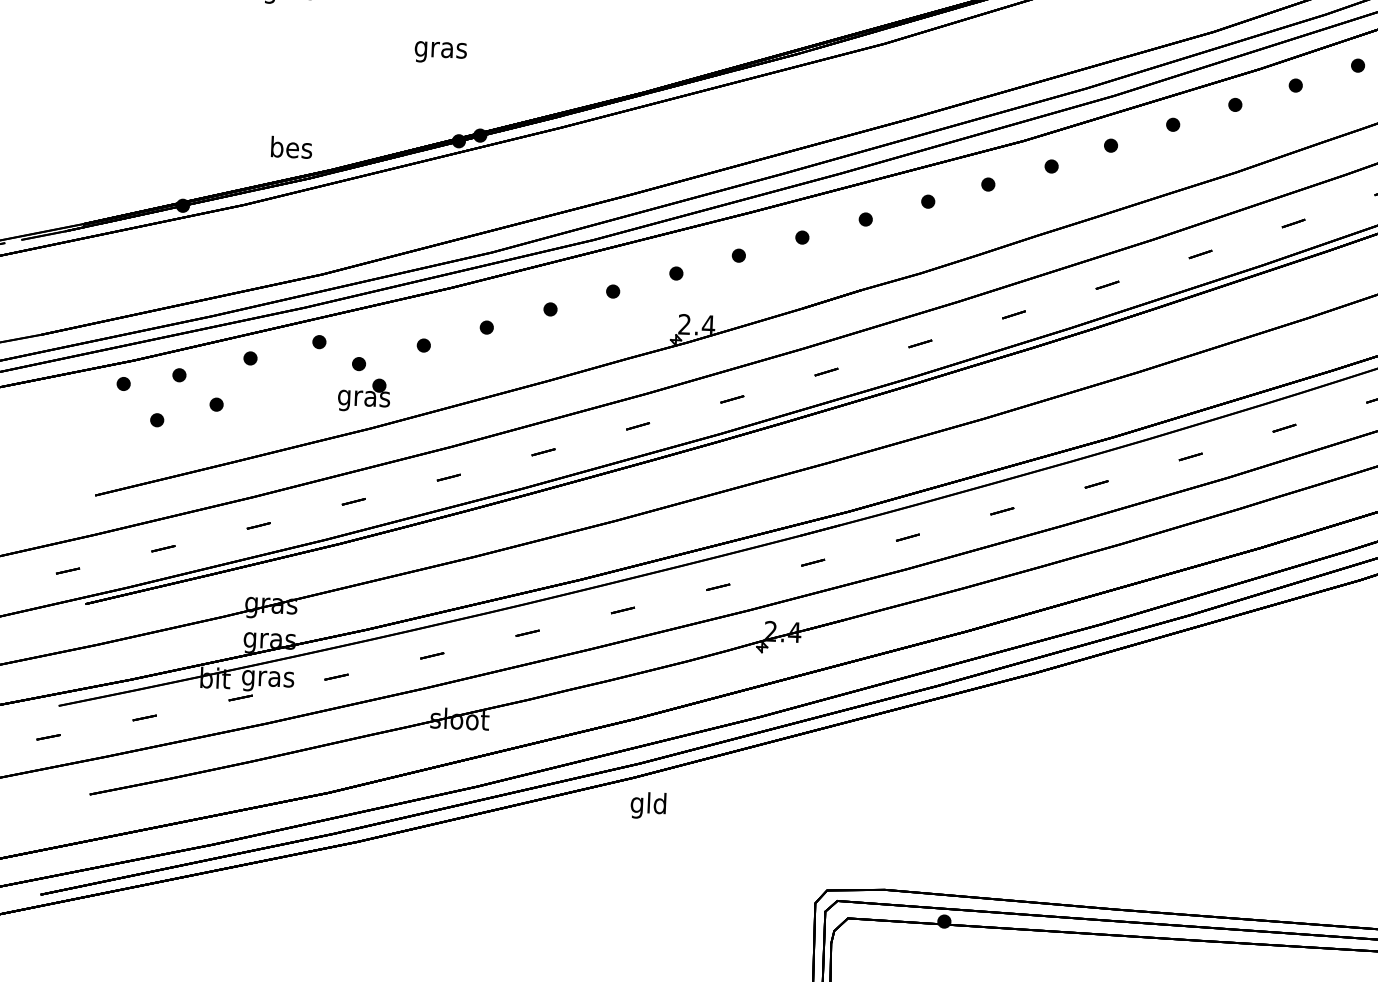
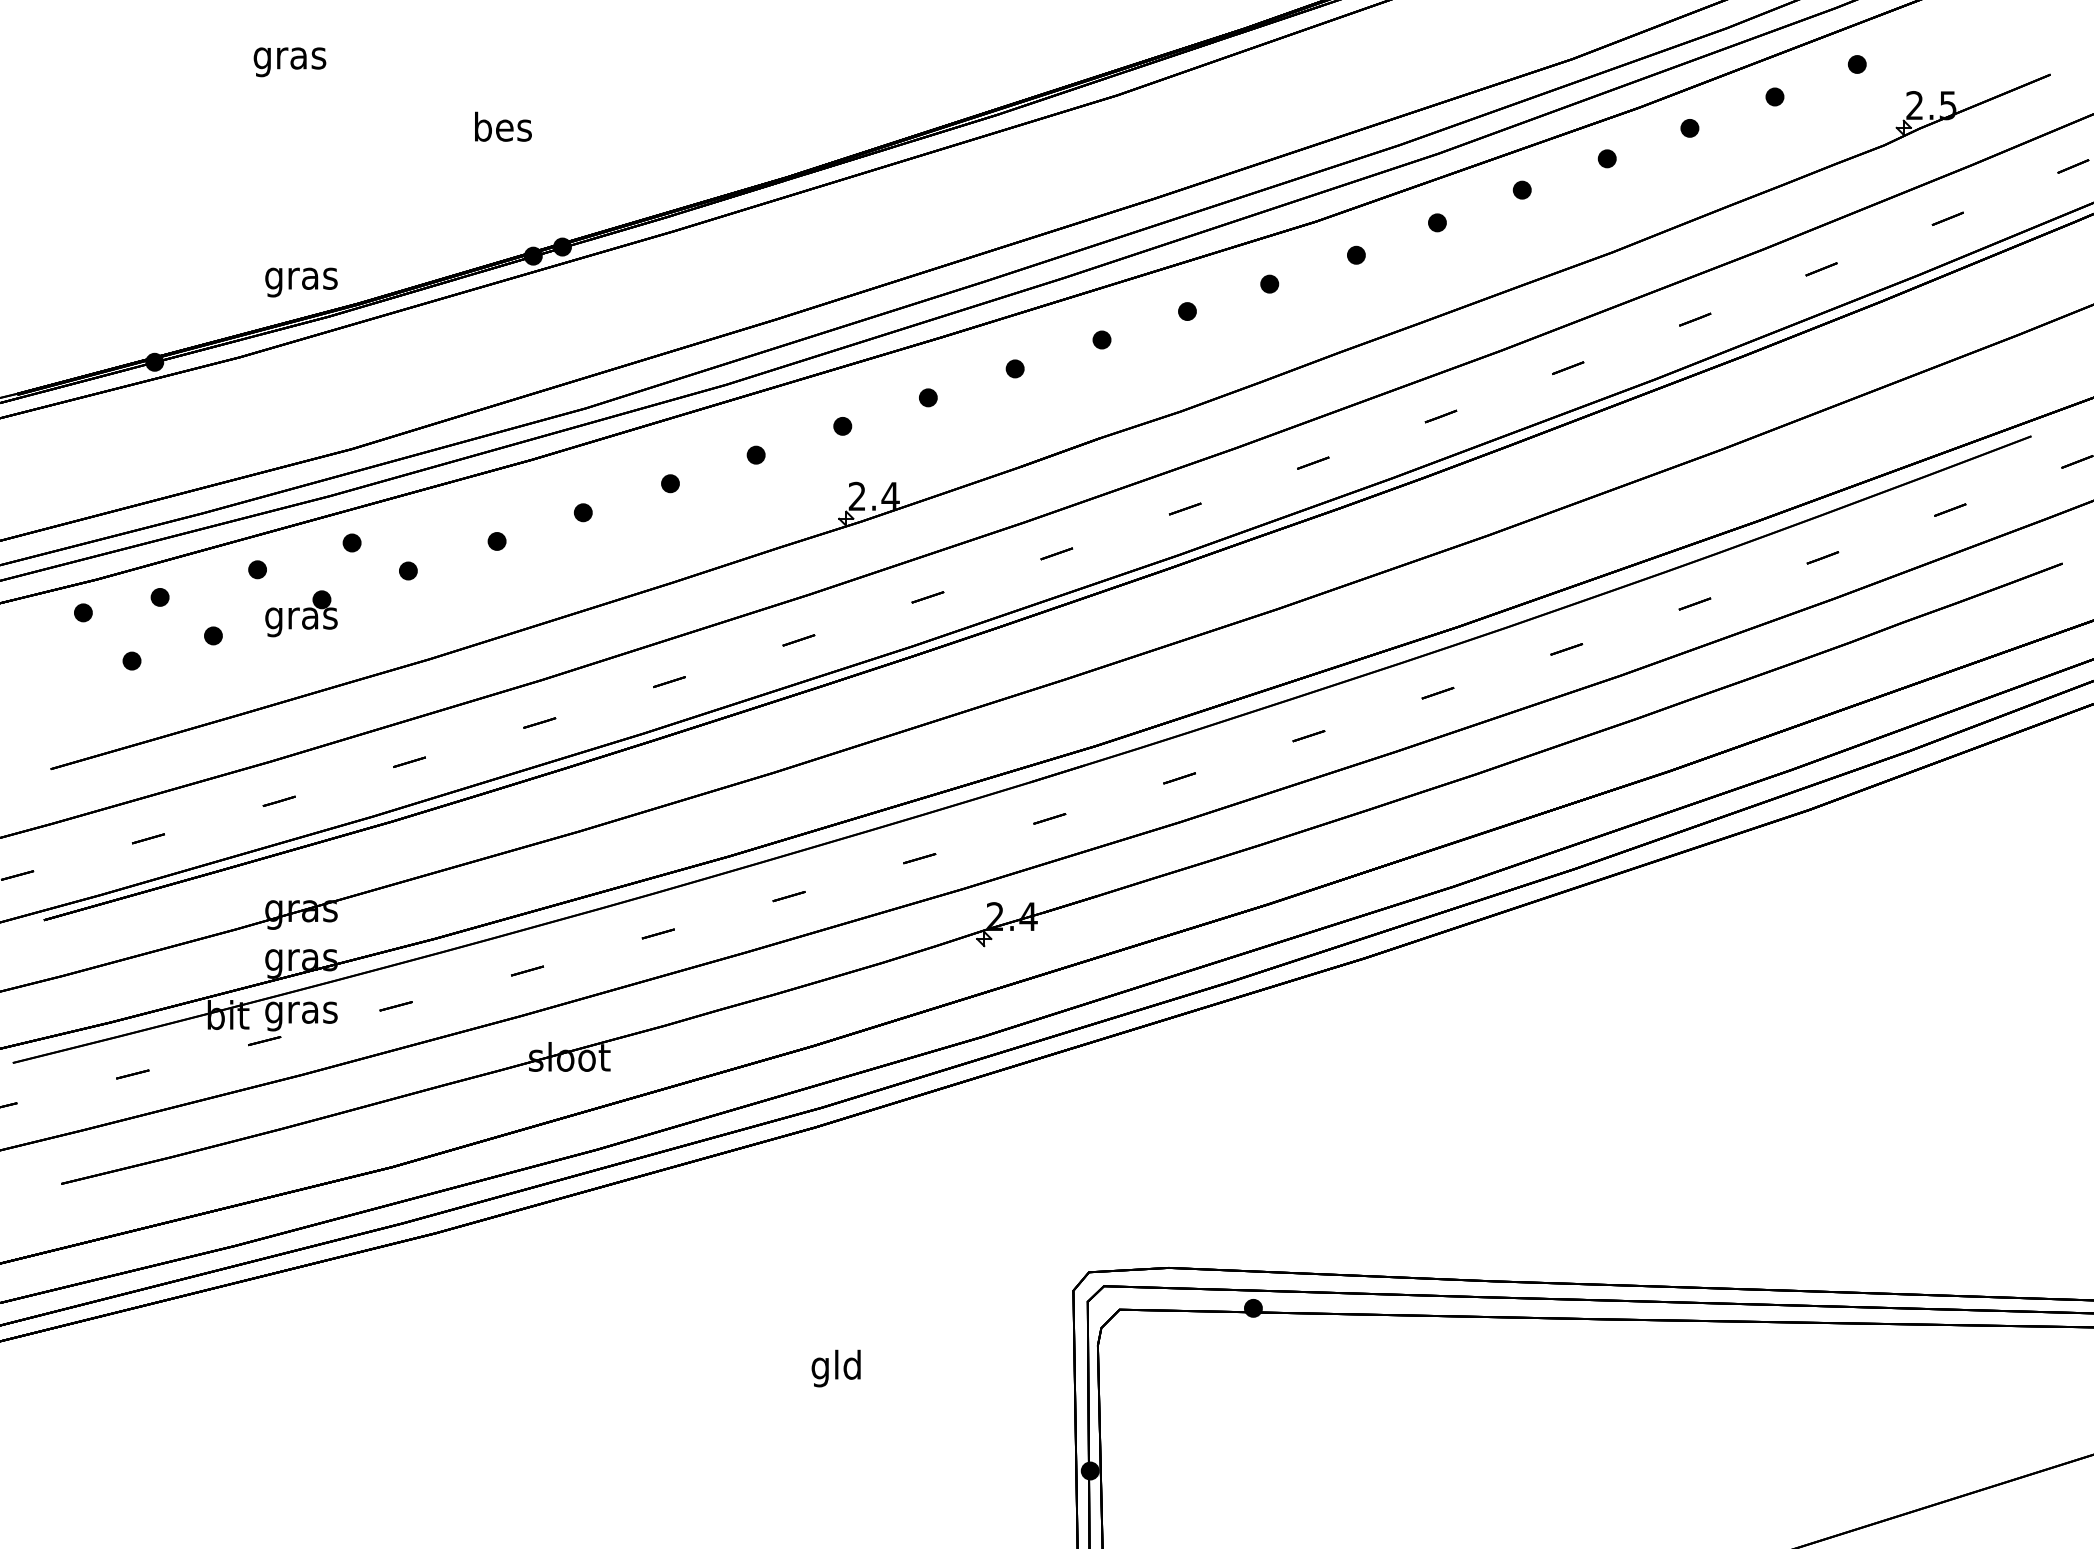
text: (440, 49) -> (502, 130), gras -> bes
text: (291, 150) -> (301, 278), bes -> gras
part: (364, 394) -> (301, 613), moved
text: (647, 805) -> (835, 1368), moved

